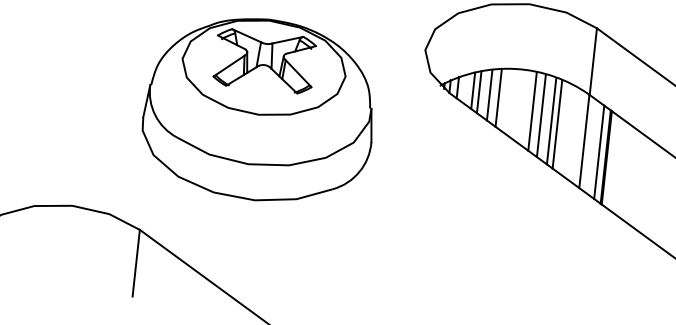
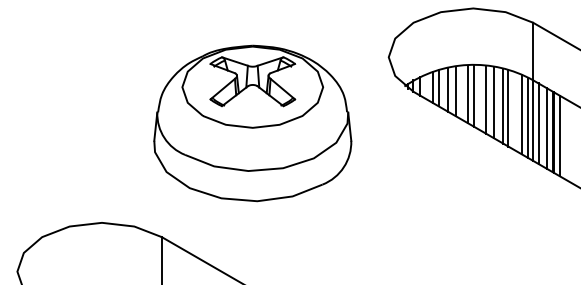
line: (513, 103) -> (468, 94), added
line: (518, 106) -> (473, 96), added
line: (571, 133) -> (521, 114), added
line: (579, 137) -> (528, 117), added
line: (590, 145) -> (538, 123), added
line: (613, 162) -> (559, 135), added

